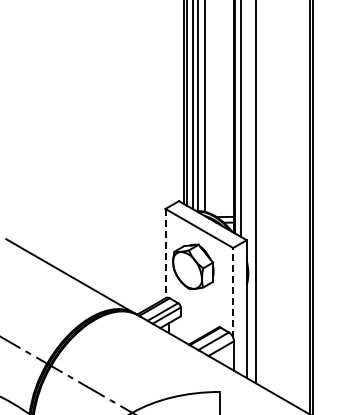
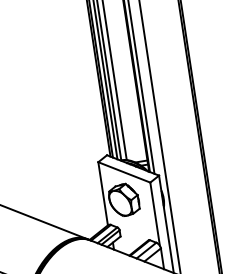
line: (165, 253) -> (103, 193), dashed -> solid
line: (233, 292) -> (155, 213), dashed -> solid

